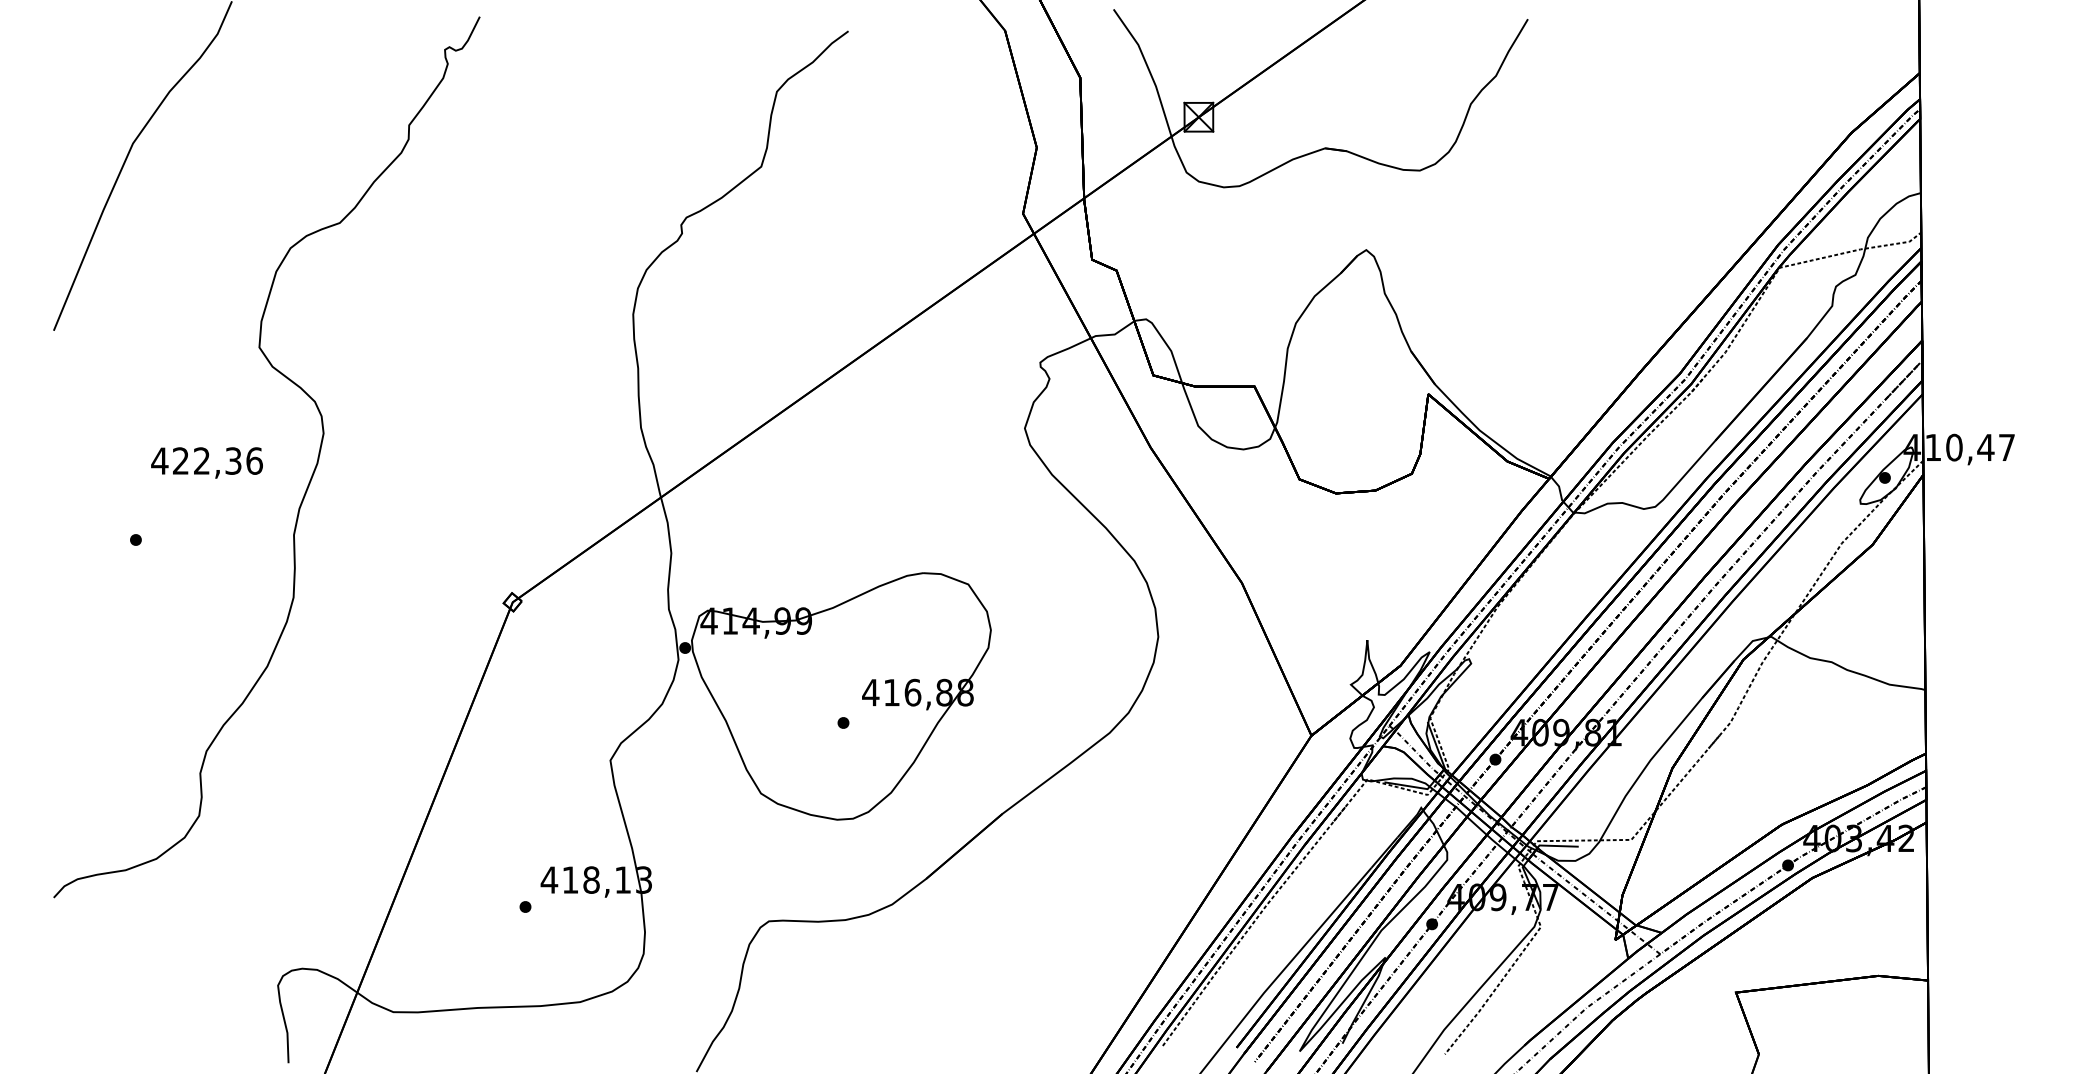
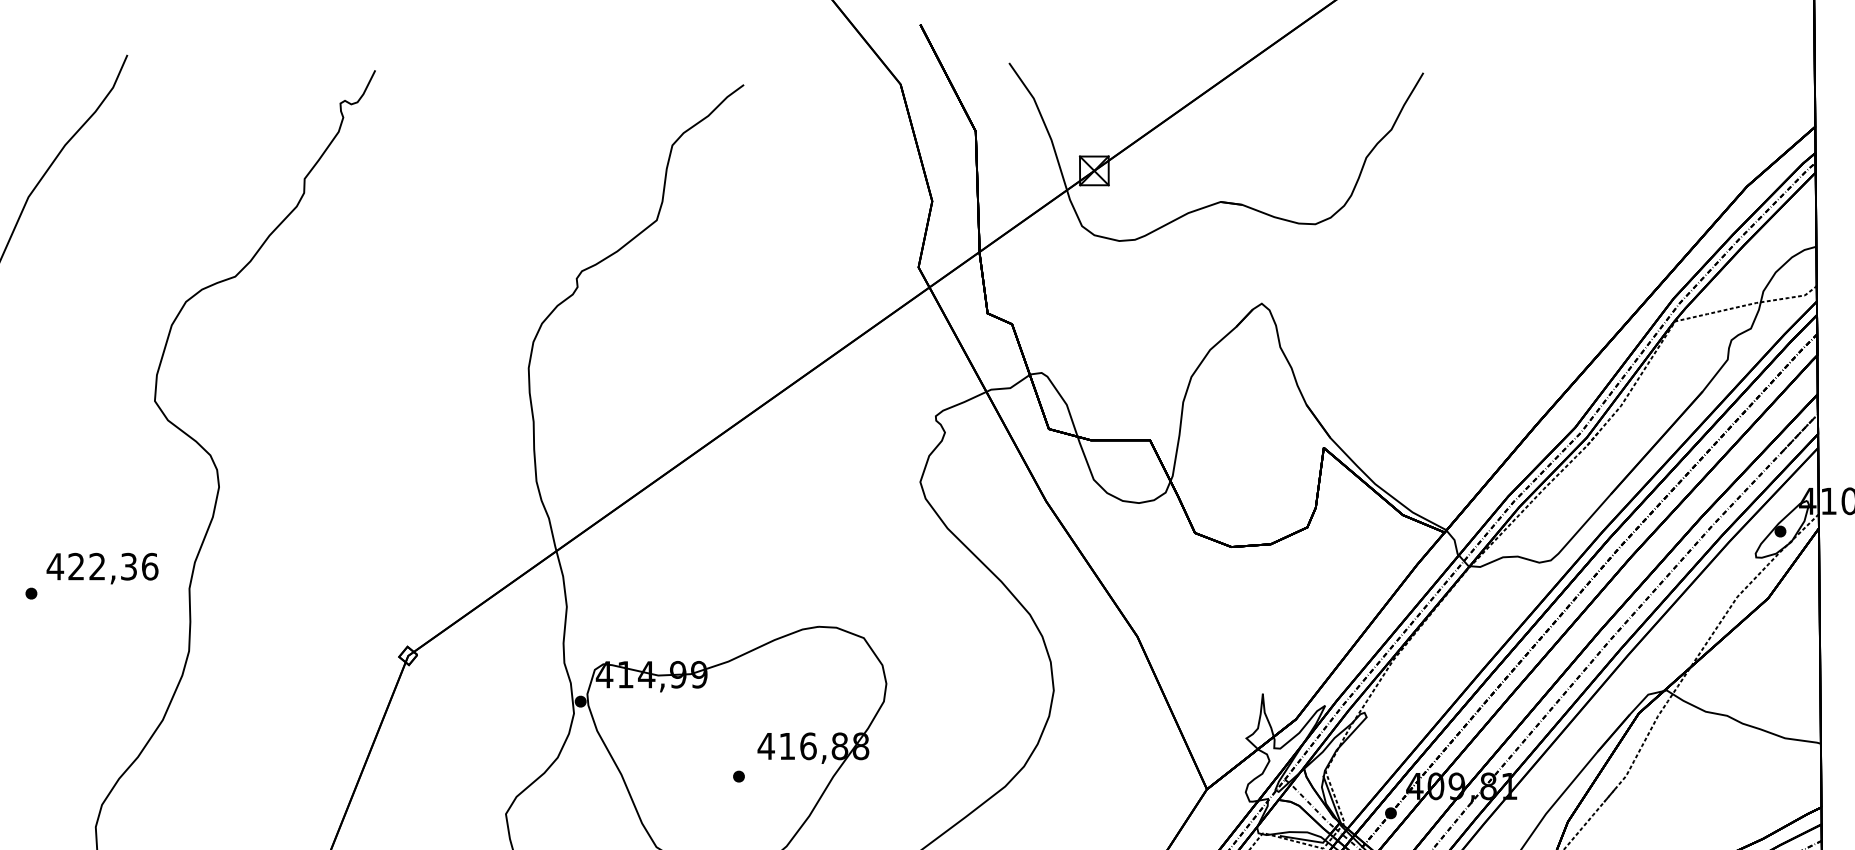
text: (206, 462) -> (101, 568), moved

